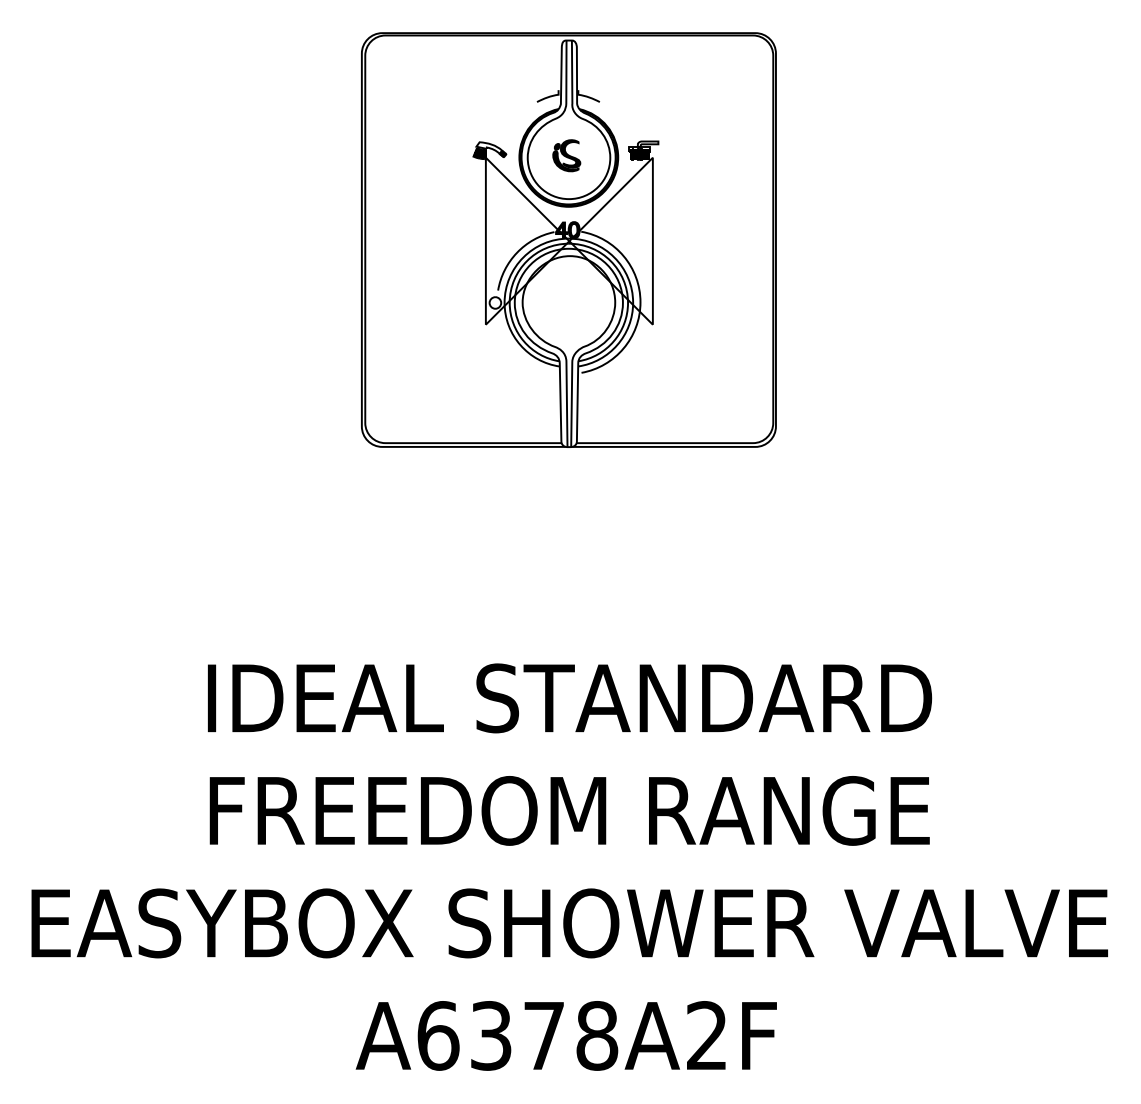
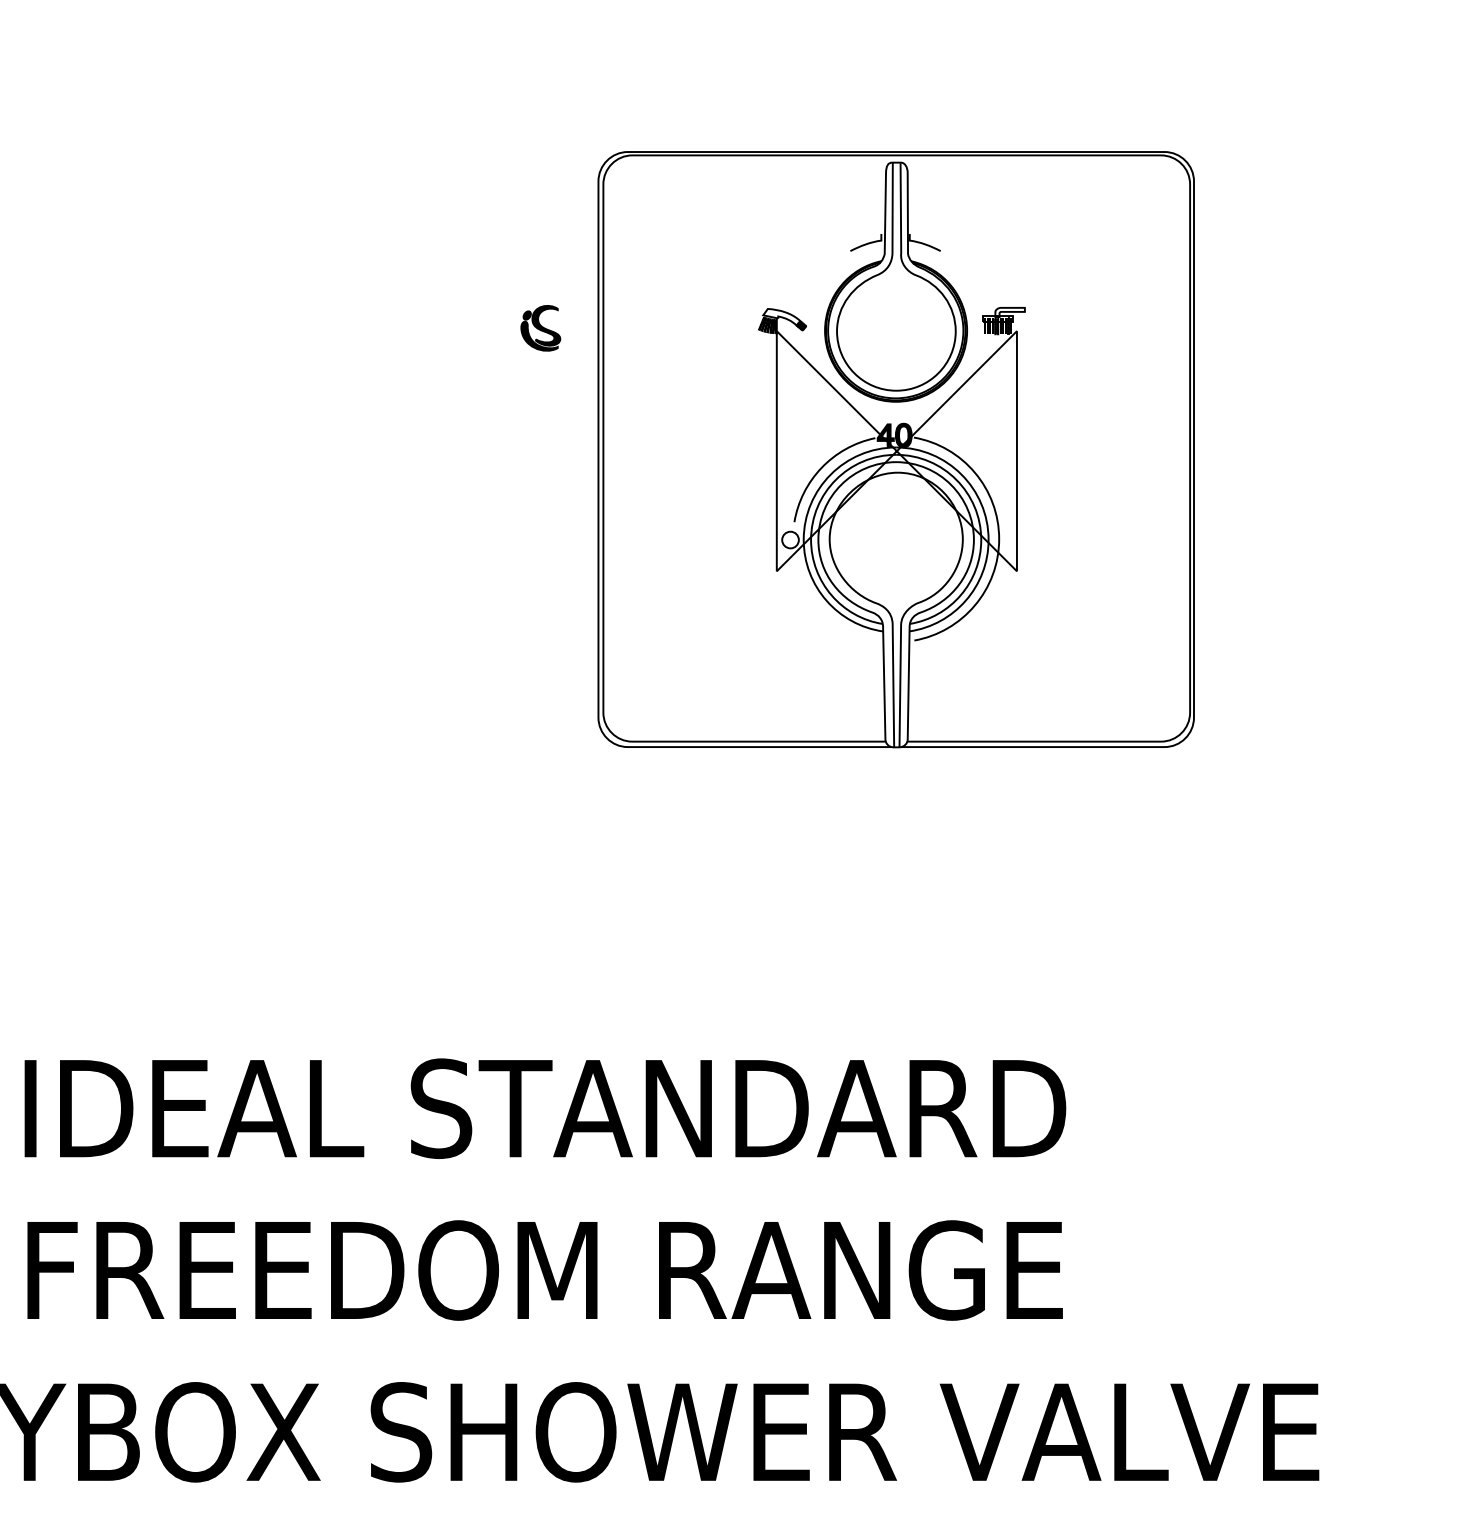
part: (568, 239) -> (895, 448), moved

